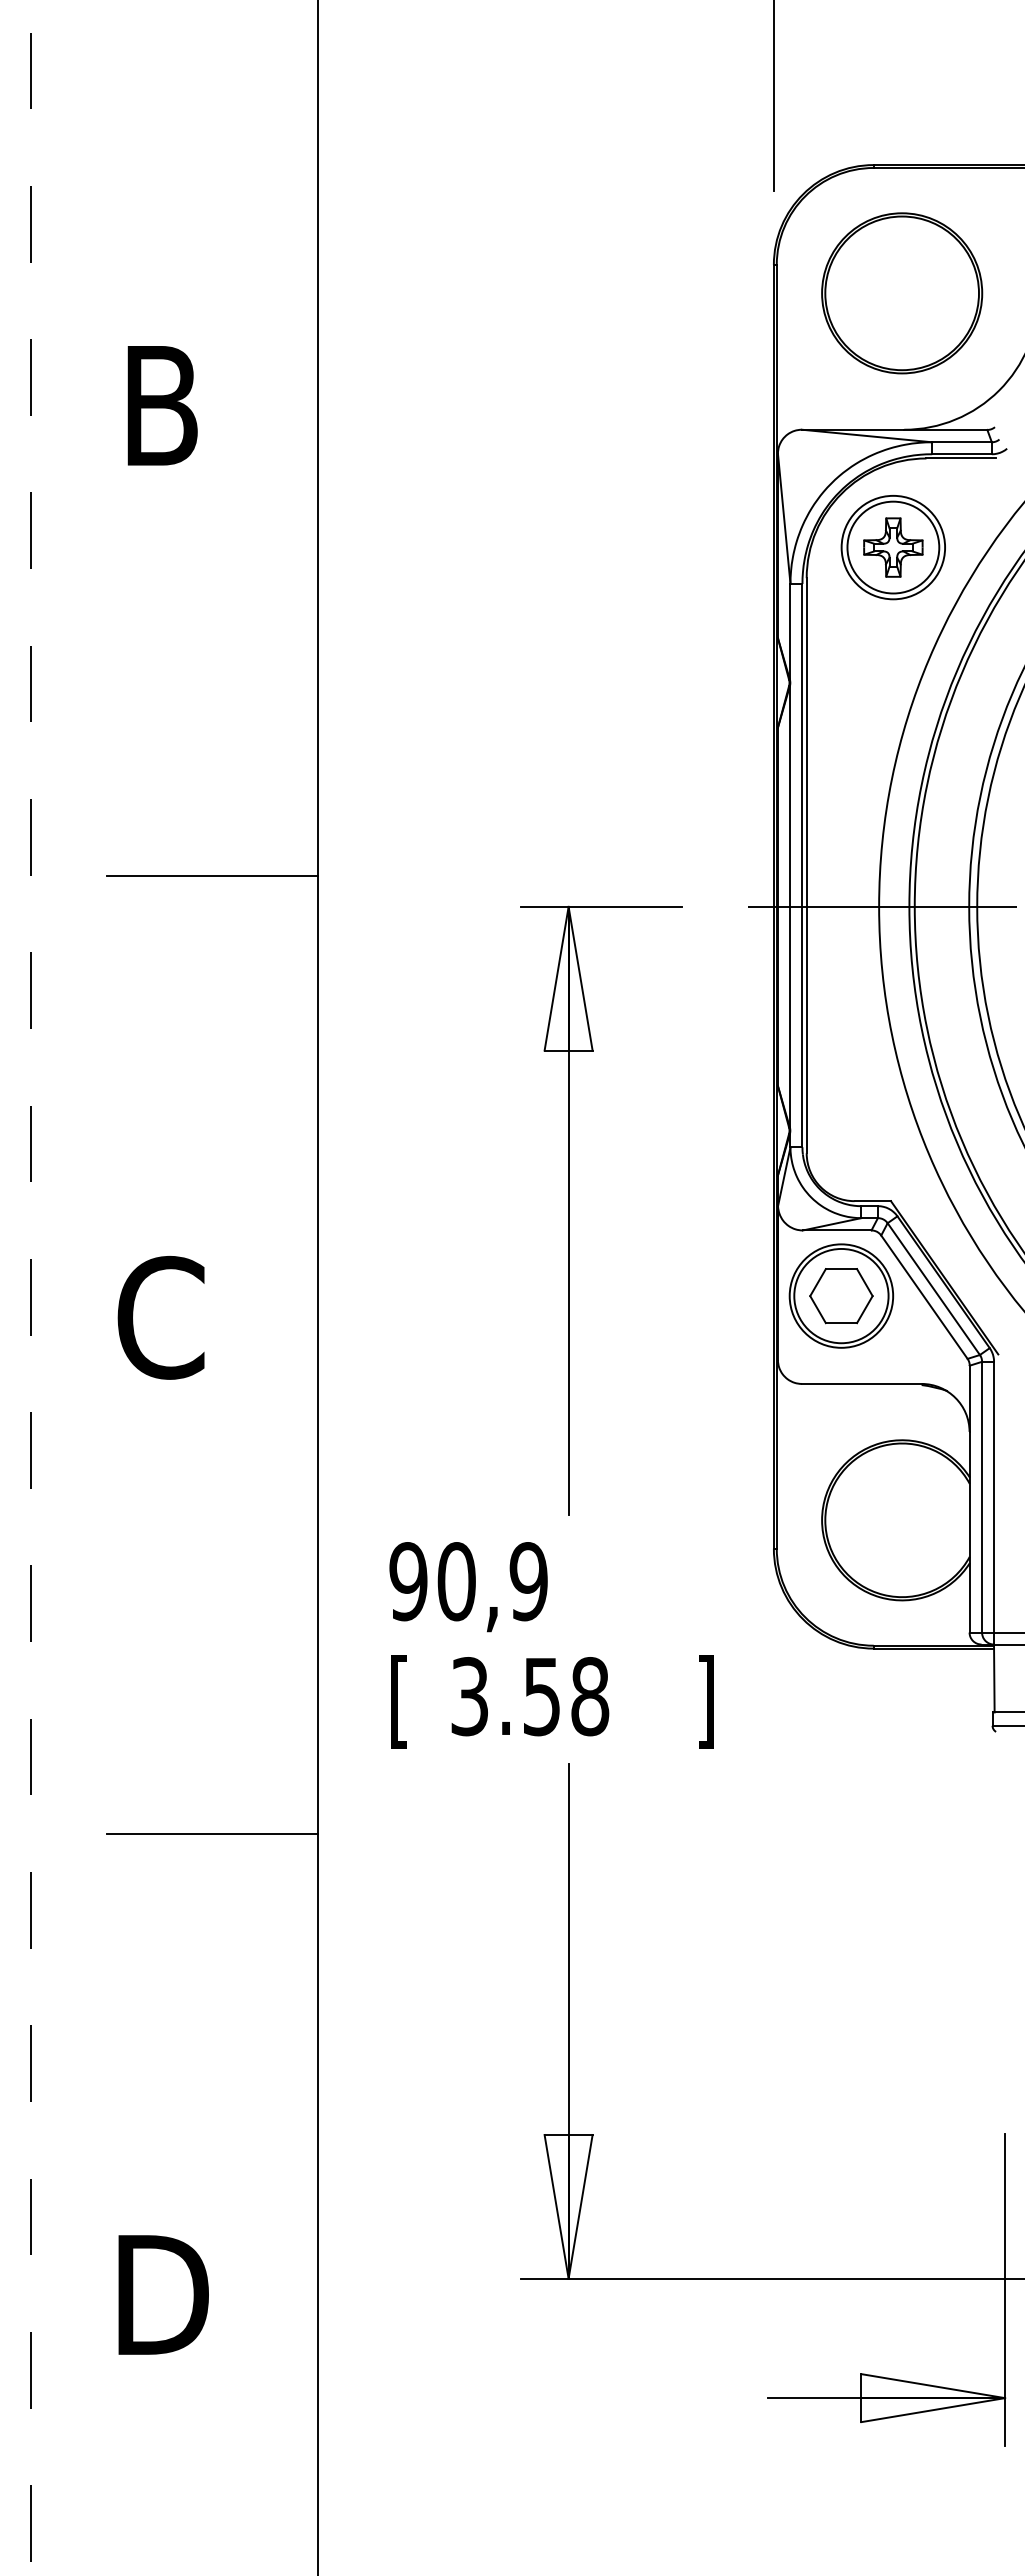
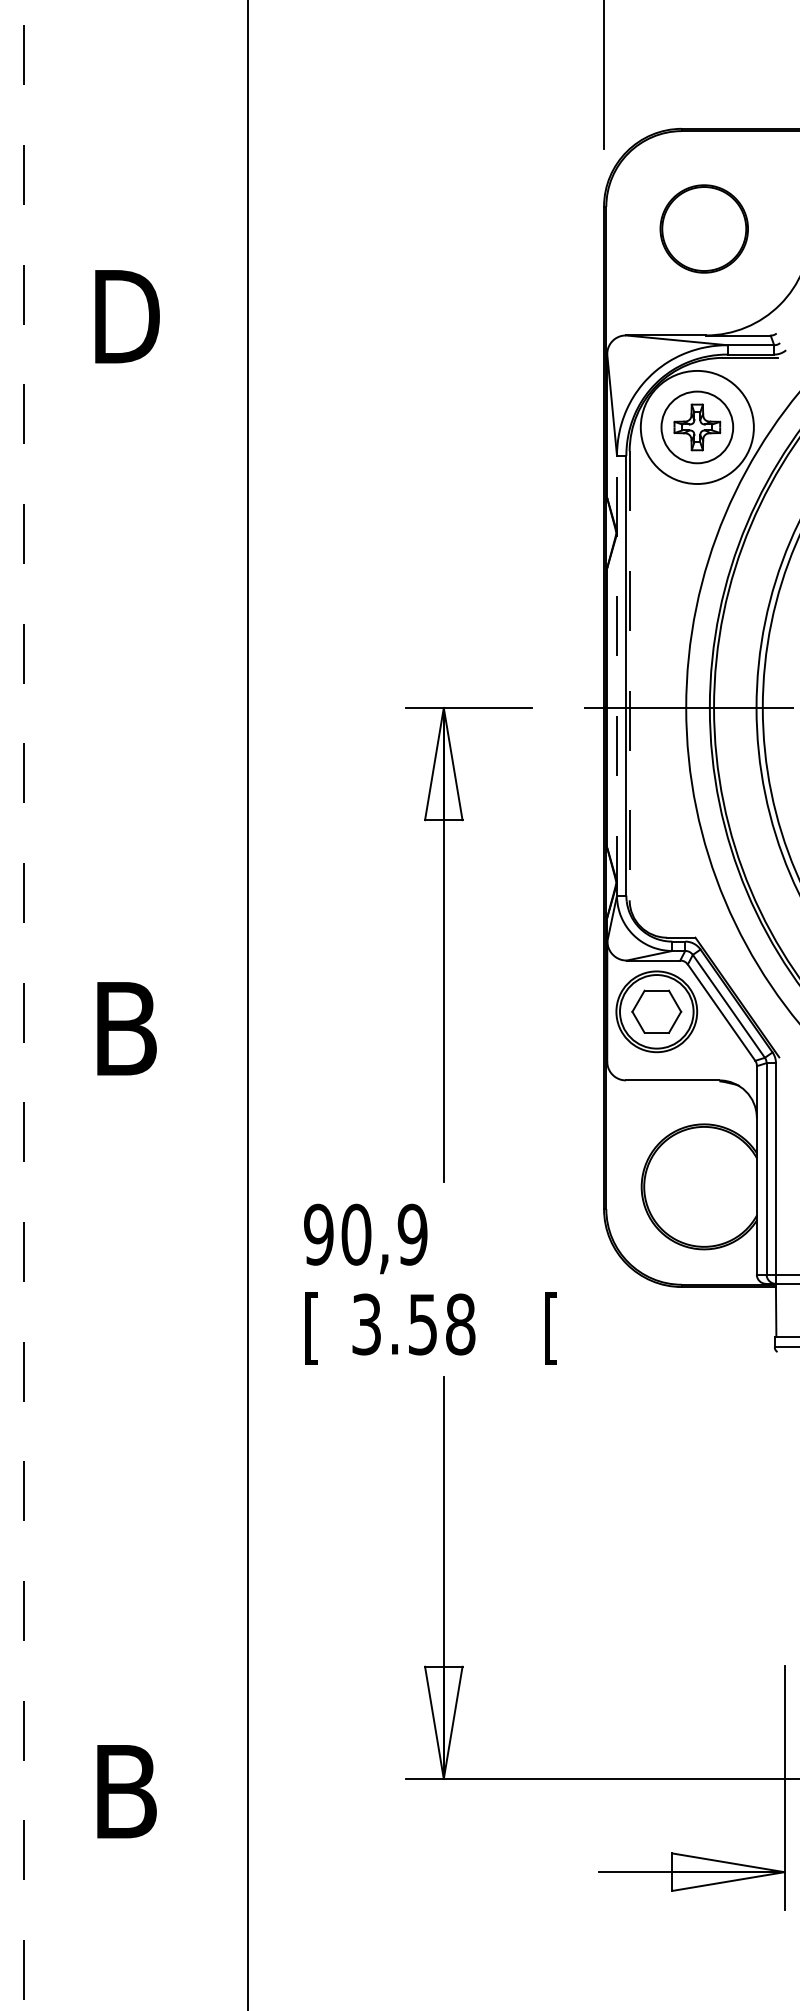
part: (902, 293) -> (704, 229), size x0.7
text: (163, 405) -> (127, 316), B -> D
circle: (893, 547) -> (697, 427), size x1.4
line: (790, 865) -> (617, 675), solid -> dashed
line: (806, 865) -> (629, 675), solid -> dashed
line: (212, 875) -> (165, 683), removed
text: (160, 1317) -> (125, 1028), C -> B
text: (705, 1701) -> (550, 1328), ] -> [
line: (212, 1833) -> (165, 1431), removed
text: (163, 2294) -> (127, 1791), D -> B

